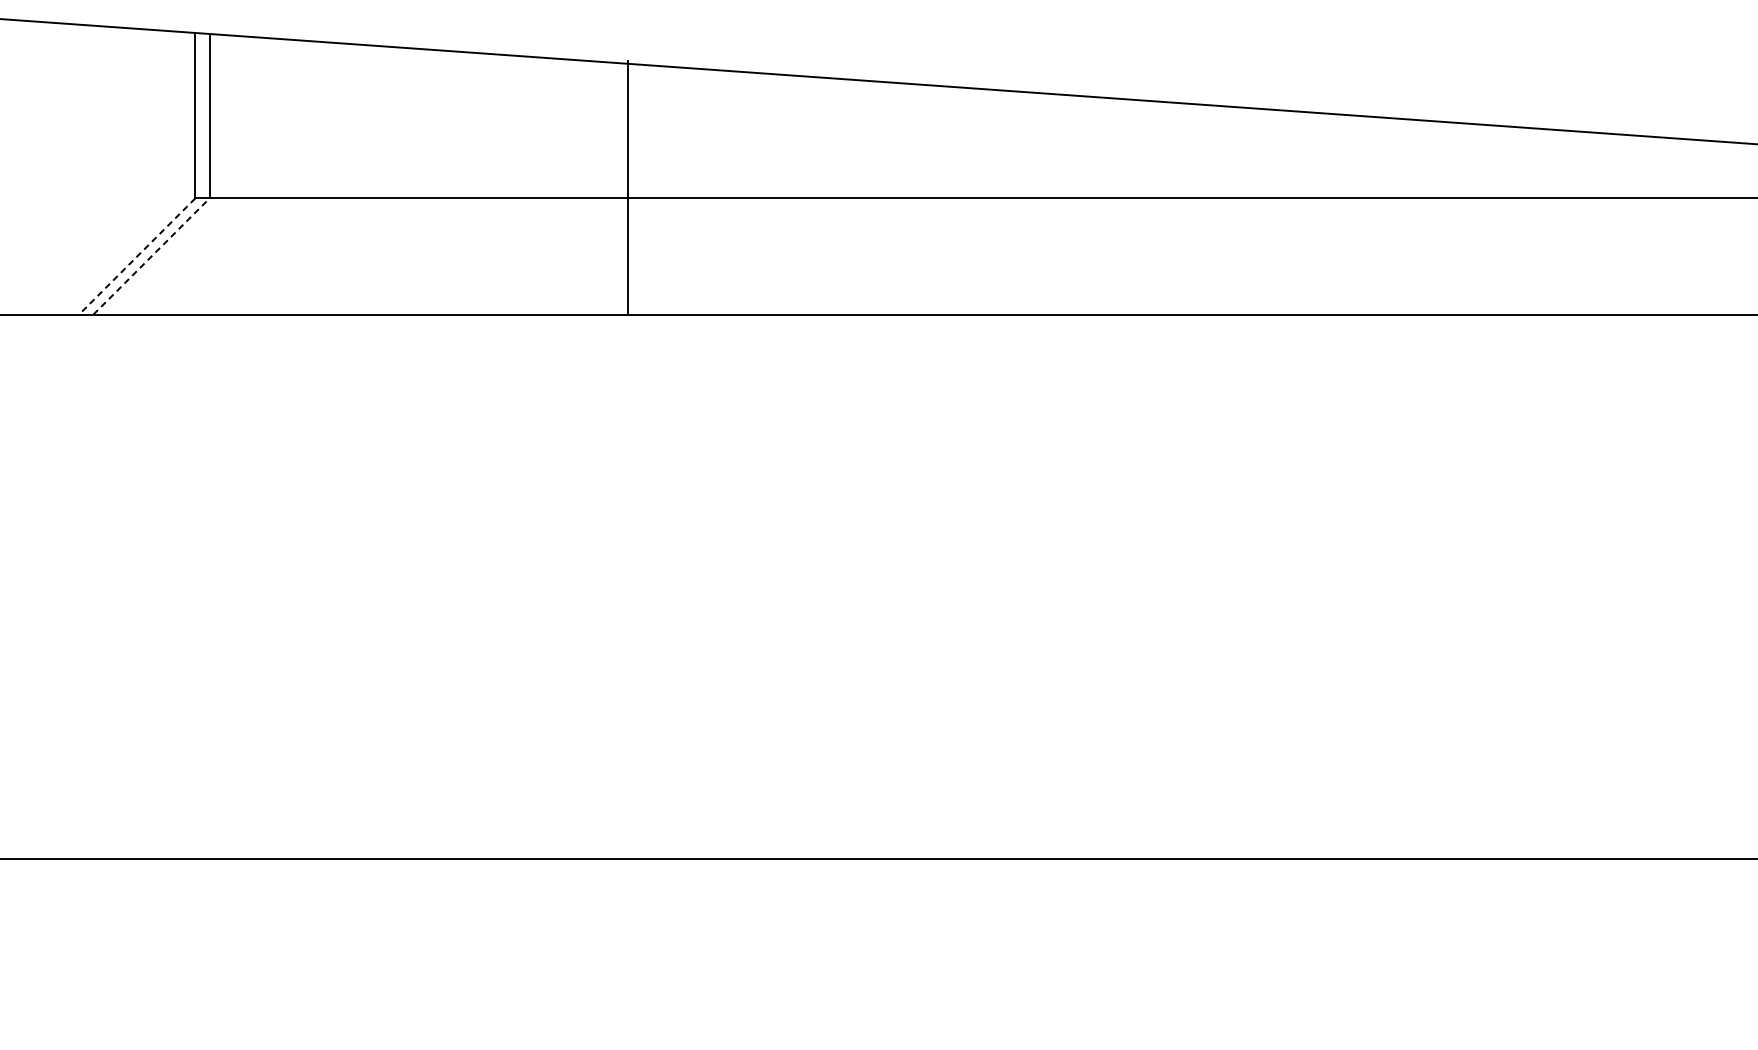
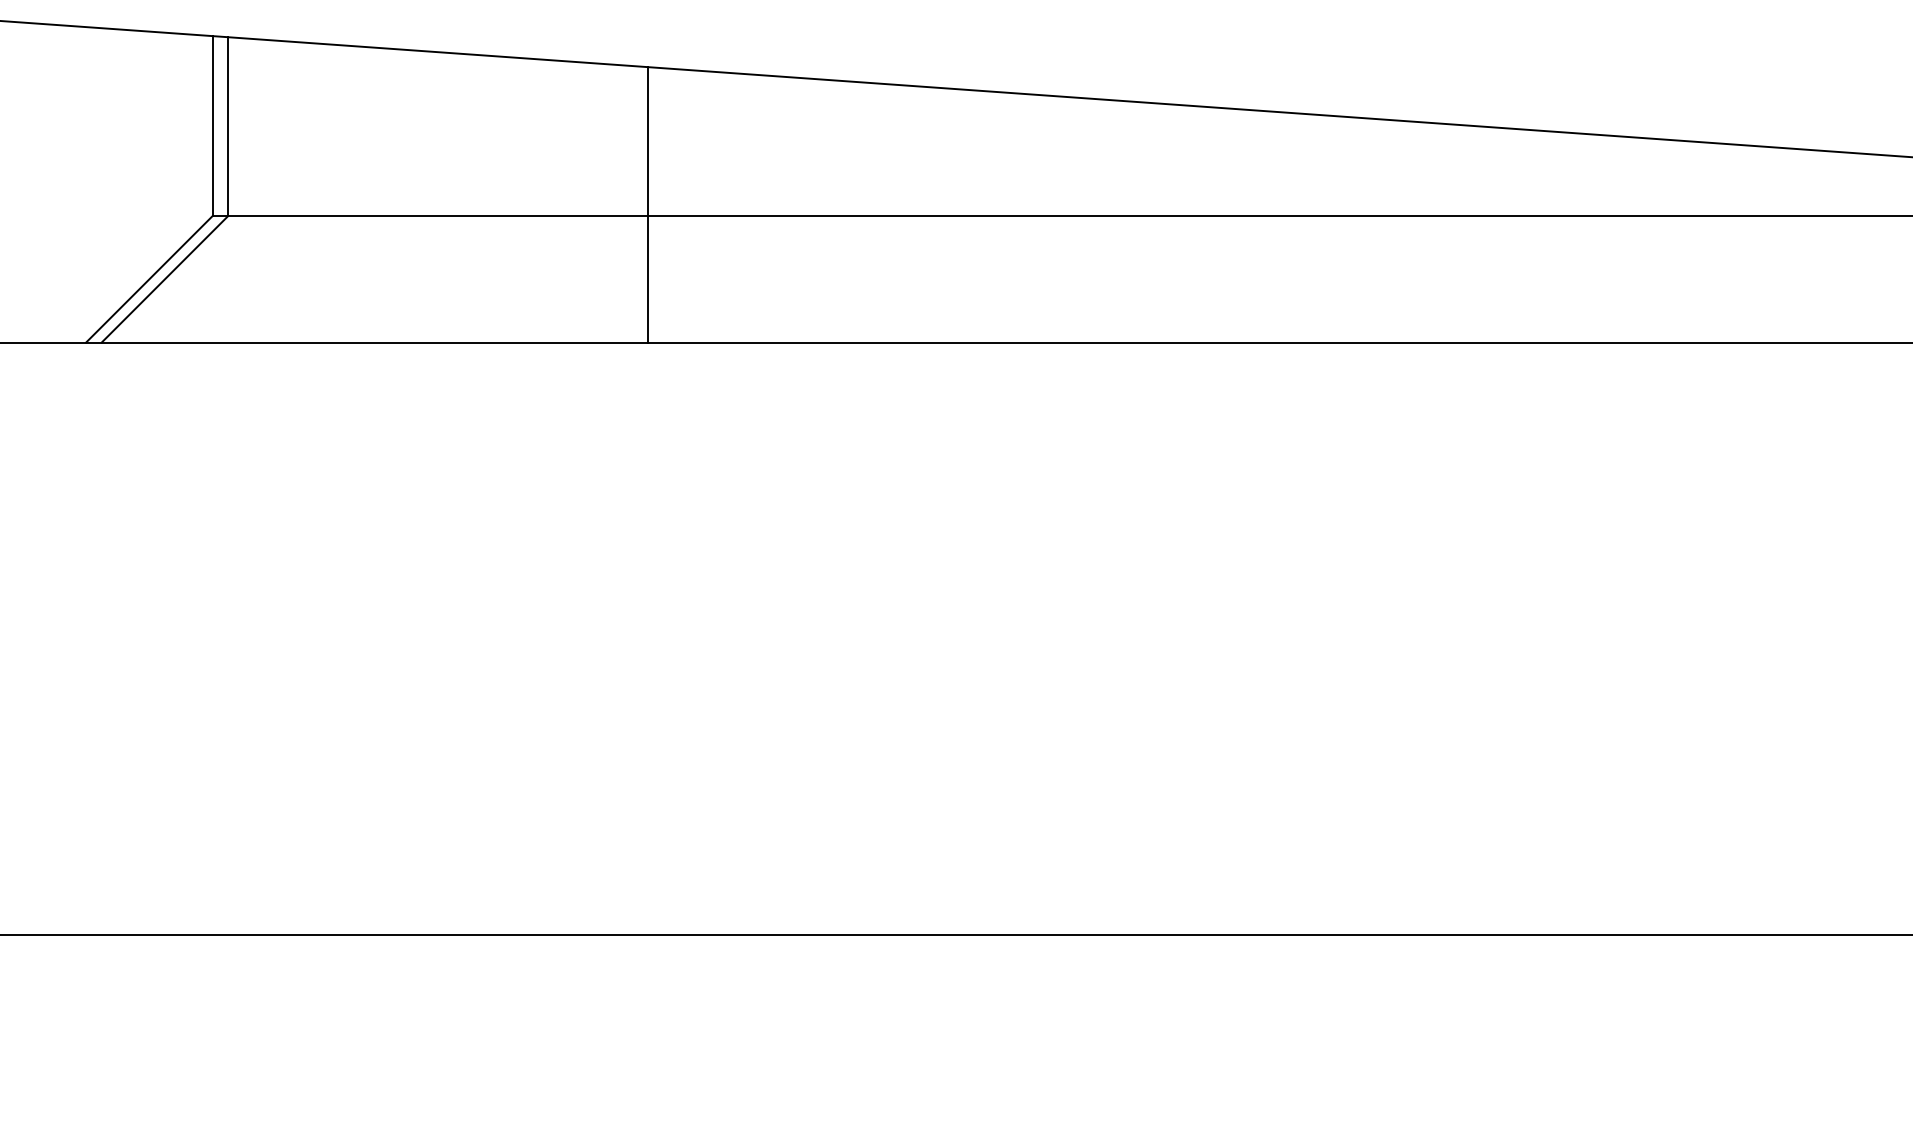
line: (628, 187) -> (647, 204), moved
line: (136, 256) -> (148, 279), dashed -> solid
line: (152, 256) -> (165, 279), dashed -> solid

